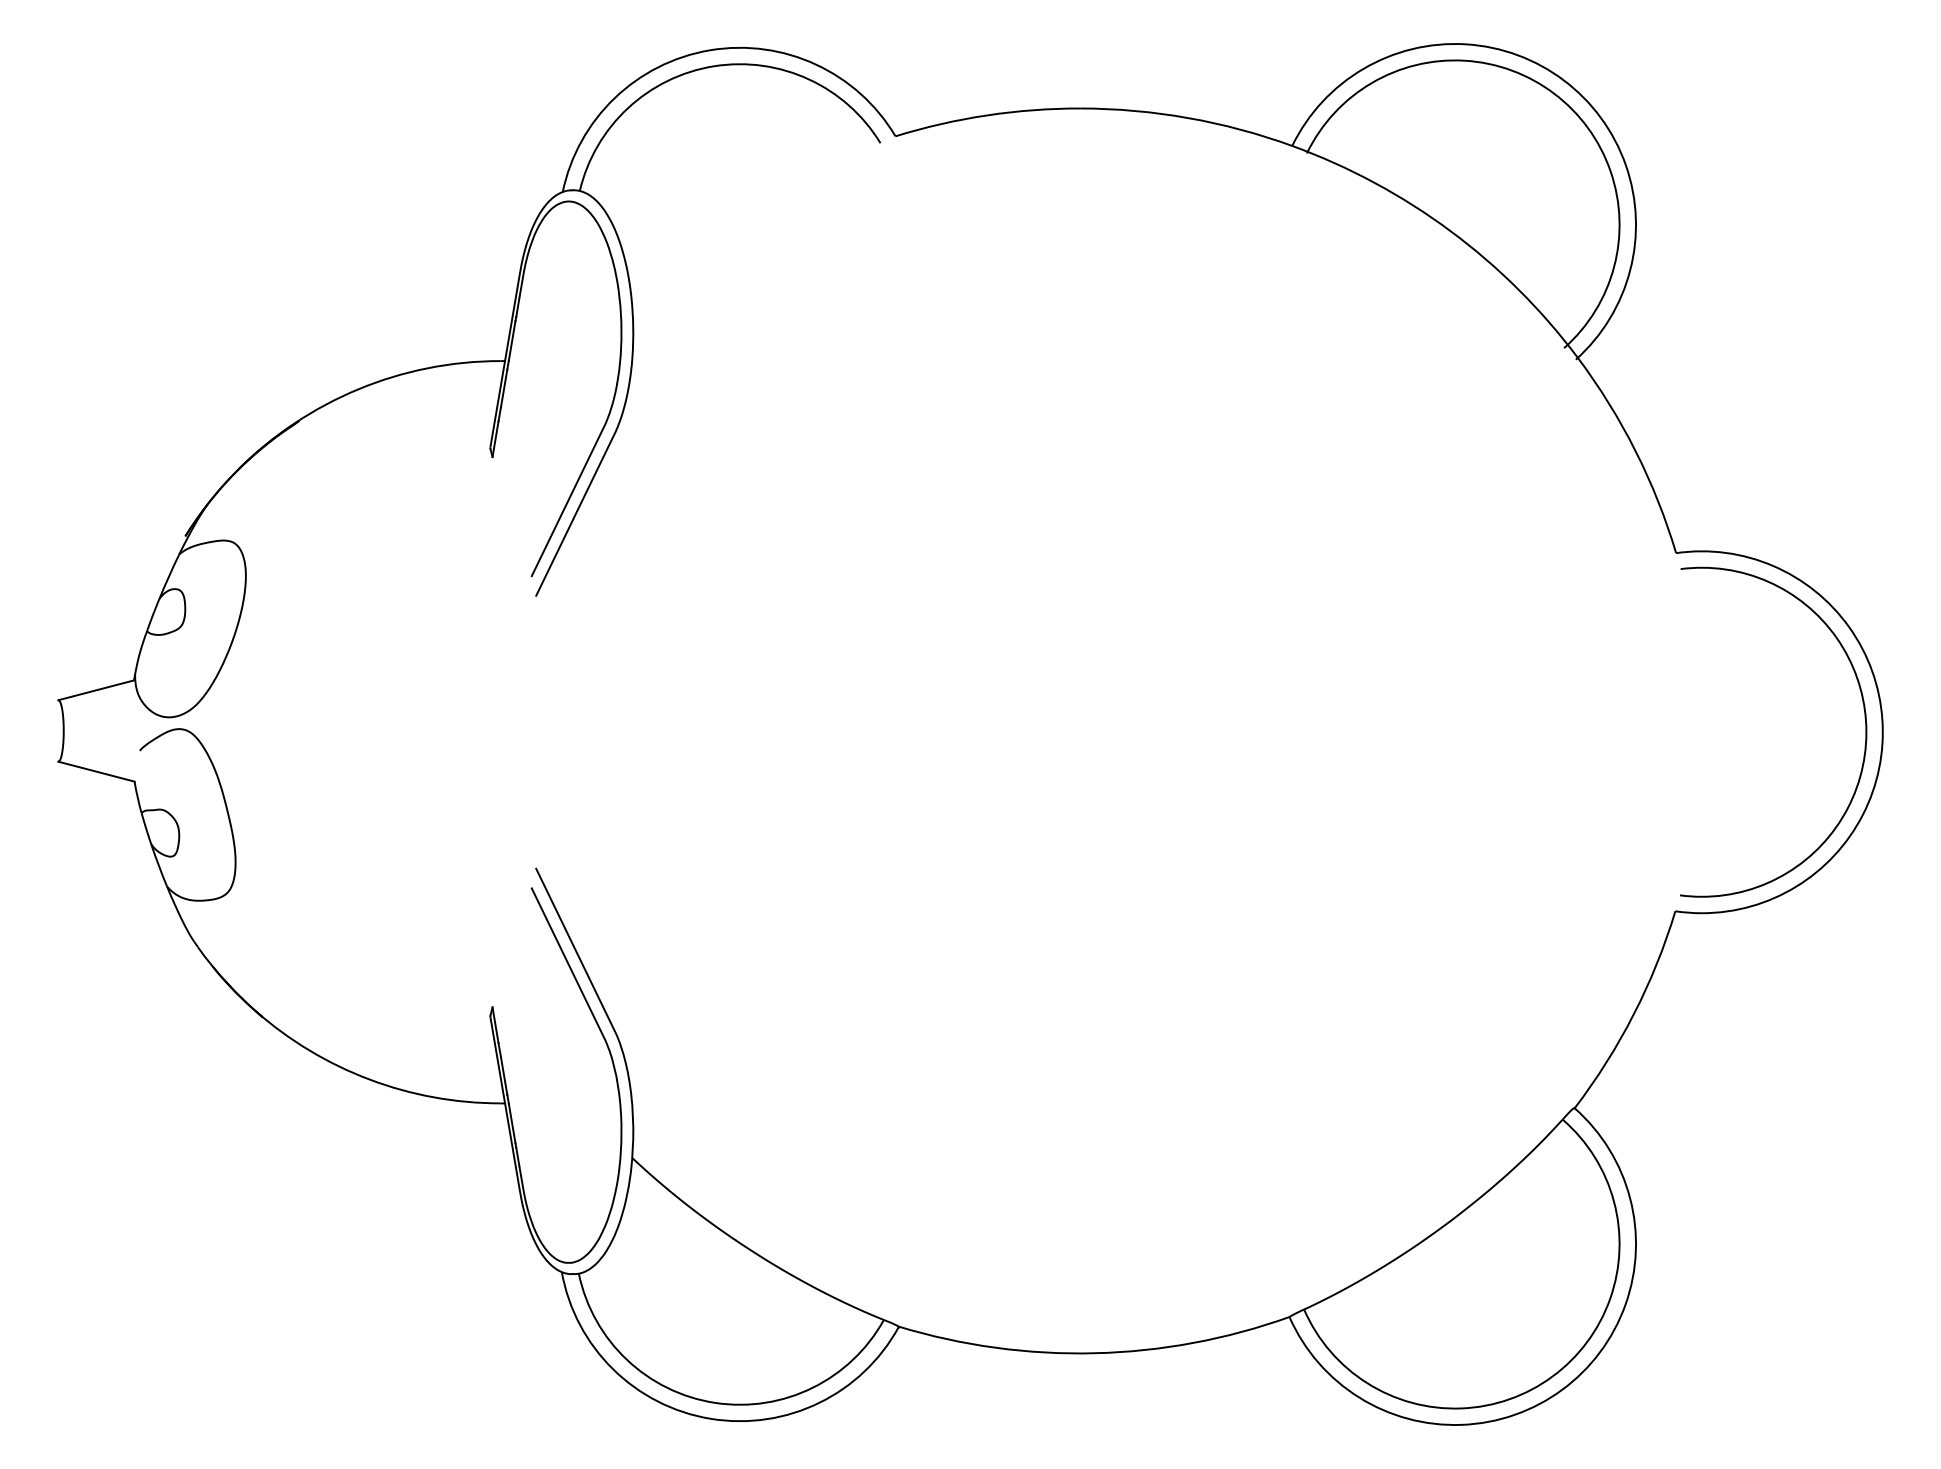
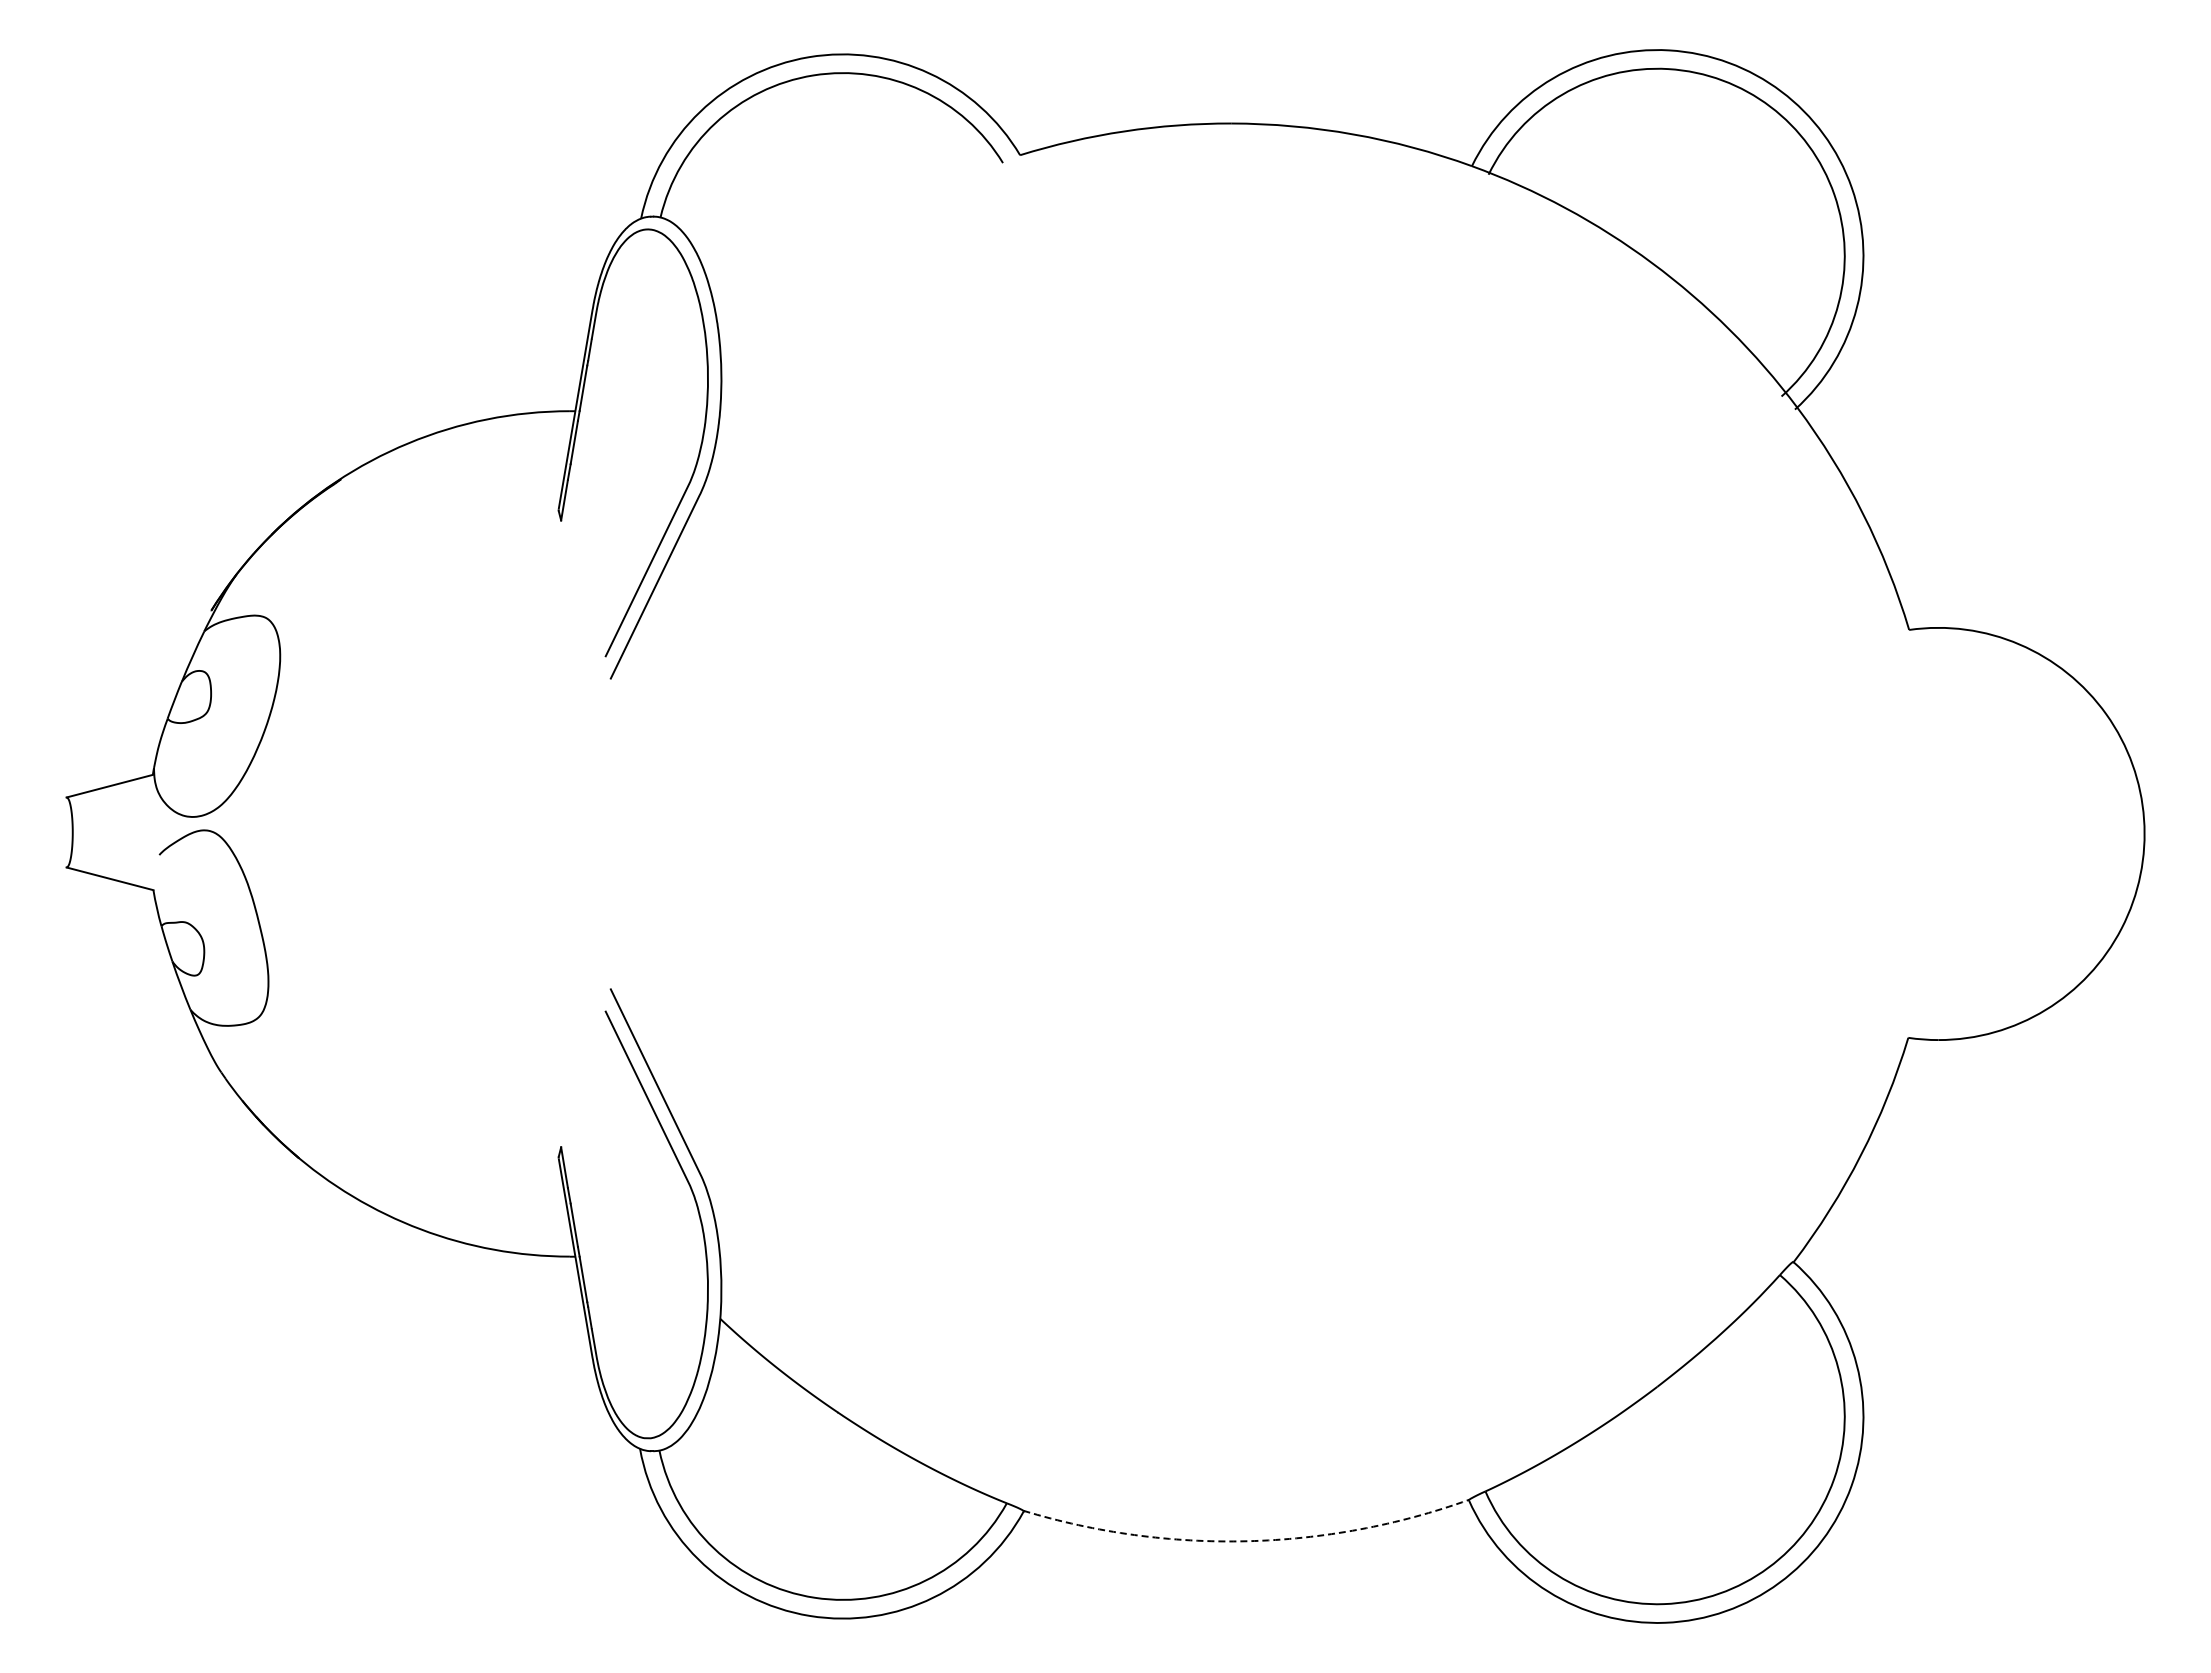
part: (1865, 734) -> (2124, 836), removed
arc: (1095, 1353) -> (1247, 1541), solid -> dashed

